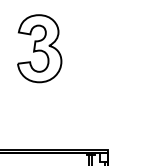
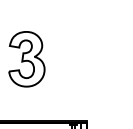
part: (39, 48) -> (26, 59), moved

